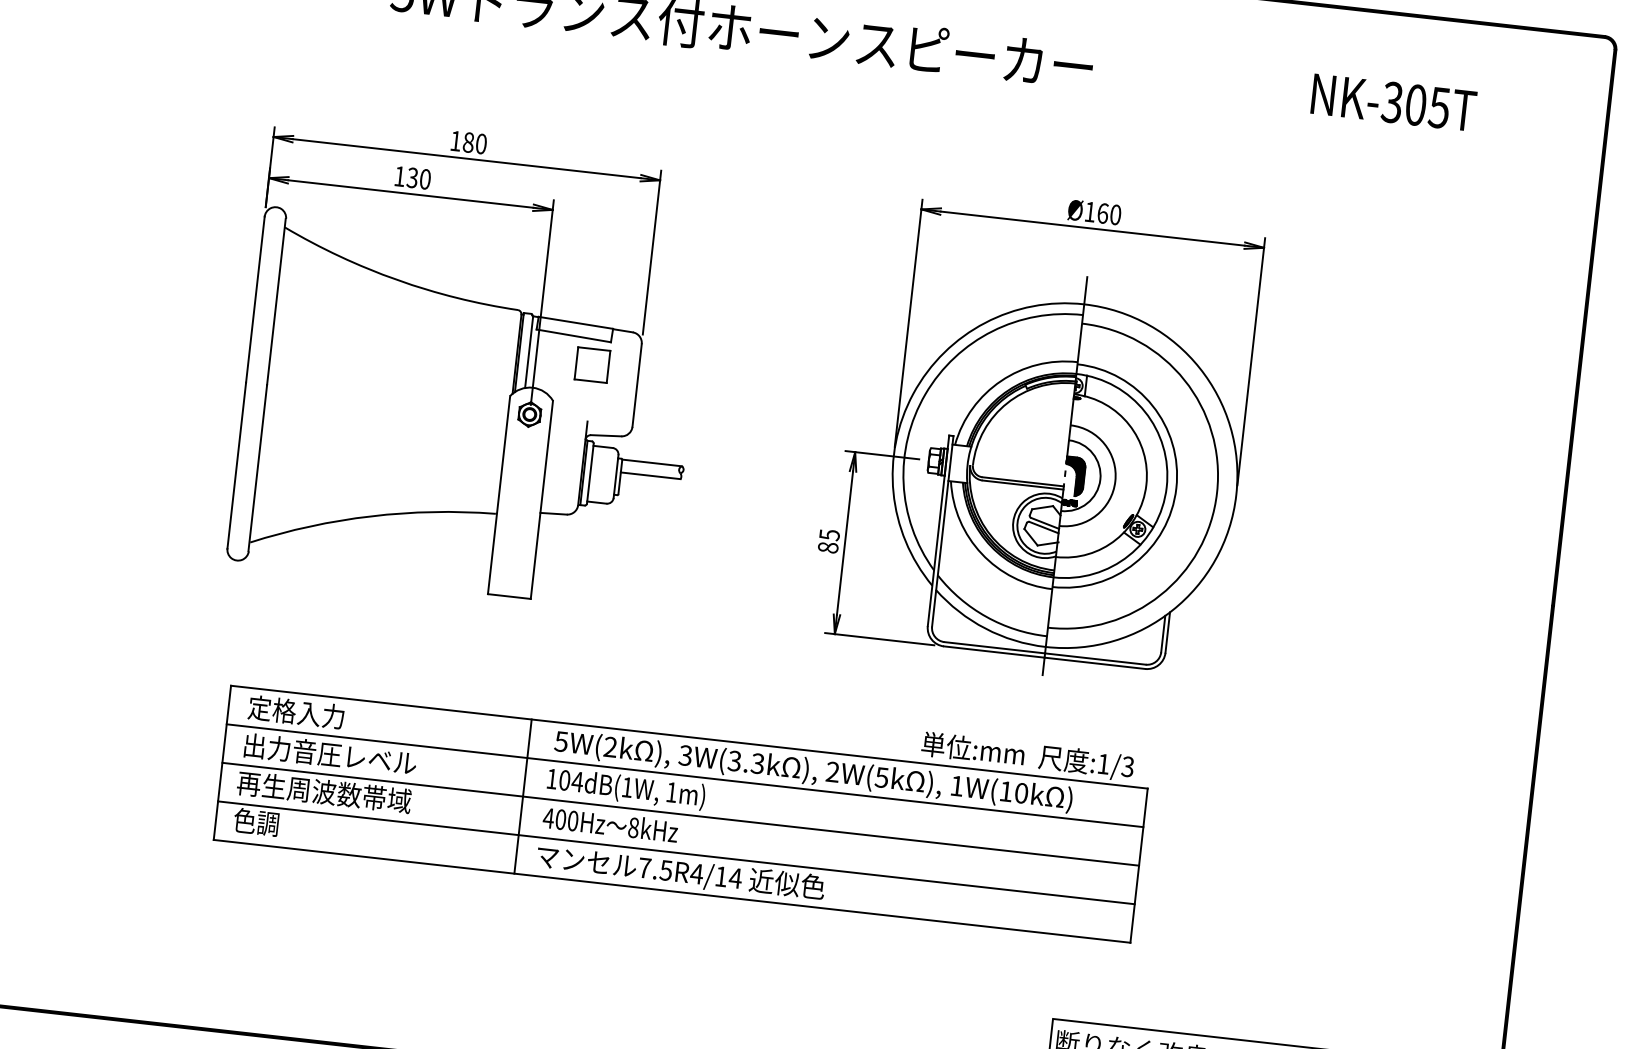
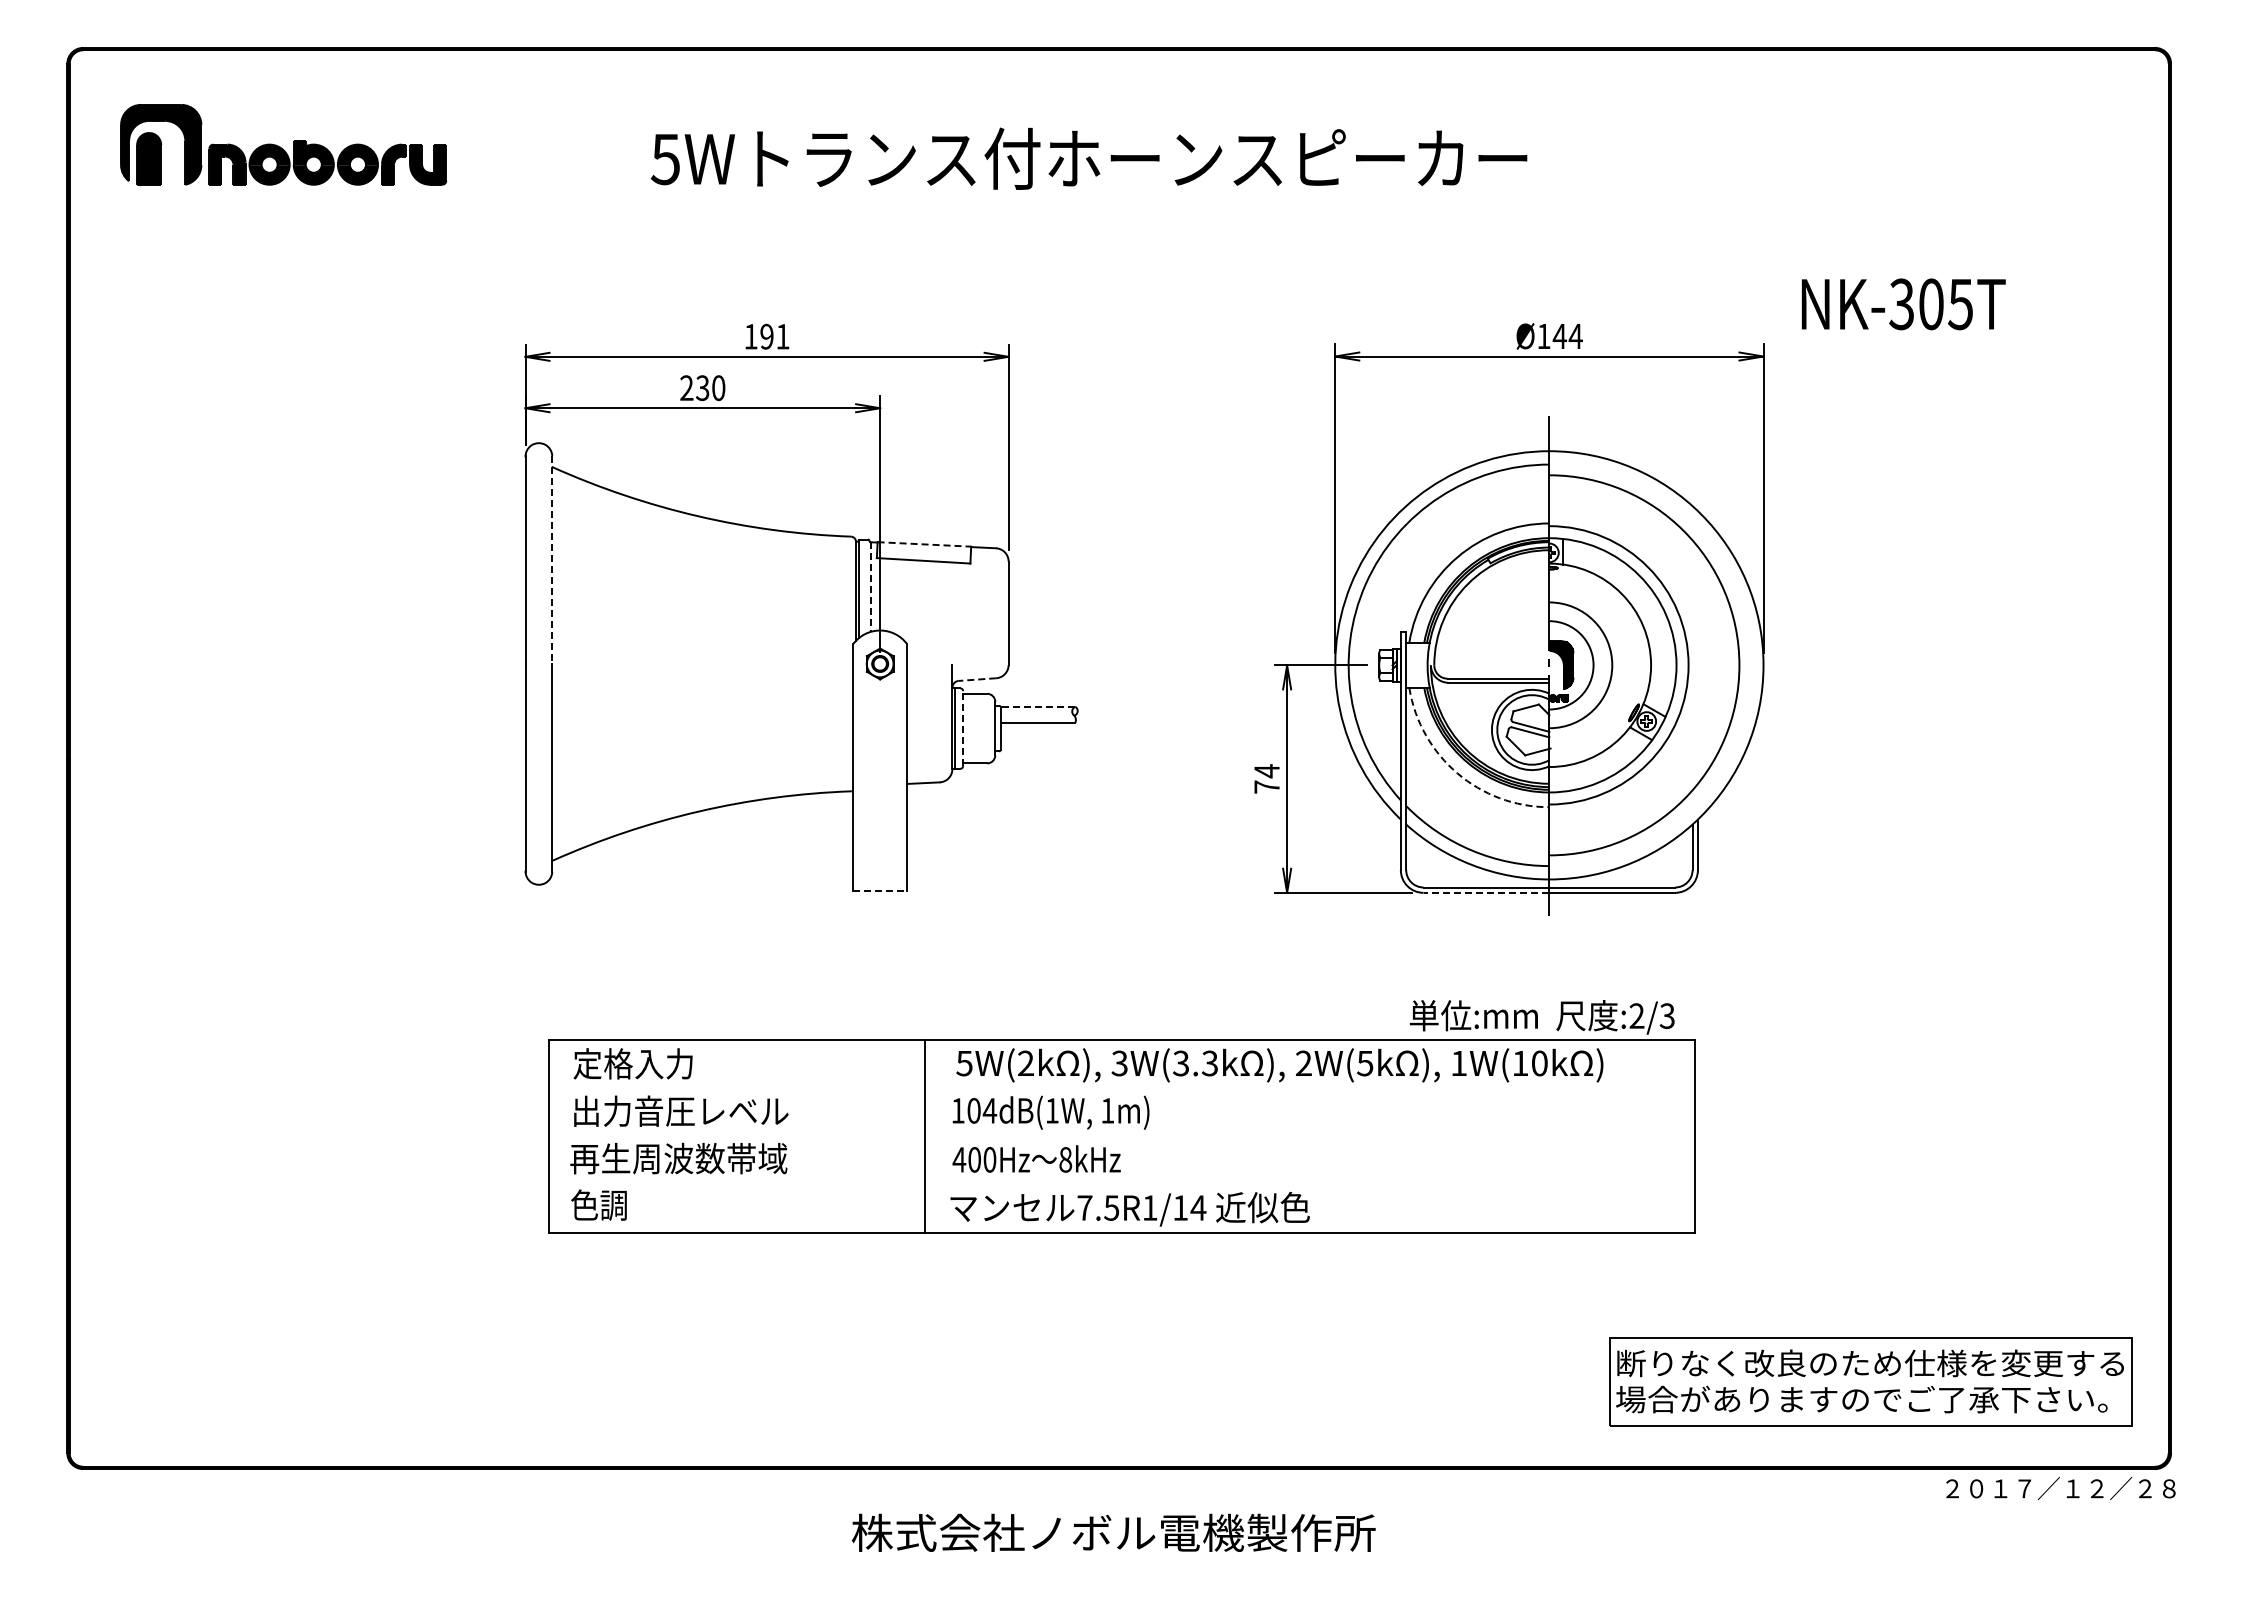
text: (1393, 102) -> (1903, 304), moved
text: (474, 143) -> (774, 336), 180 -> 191
text: (399, 175) -> (686, 387), 130 -> 230
text: (1109, 214) -> (1567, 336), Ø160 -> Ø144
line: (276, 302) -> (551, 560), solid -> dashed
line: (575, 322) -> (924, 544), solid -> dashed
line: (528, 352) -> (870, 587), solid -> dashed
part: (592, 364) -> (950, 593), removed
line: (606, 435) -> (977, 679), solid -> dashed
line: (651, 462) -> (1037, 706), solid -> dashed
line: (590, 473) -> (963, 728), solid -> dashed
text: (828, 540) -> (1266, 778), 85 -> 74
arc: (981, 553) -> (1457, 773), solid -> dashed
line: (509, 596) -> (880, 891), solid -> dashed
line: (994, 651) -> (1486, 892), solid -> dashed
text: (1103, 763) -> (1636, 1015), :1/3 -> :2/3
line: (684, 775) -> (1121, 1088), removed
line: (680, 814) -> (1121, 1136), removed
line: (676, 852) -> (1121, 1184), removed
text: (697, 873) -> (1150, 1207), 7.5R4/14 -> 7.5R1/14

